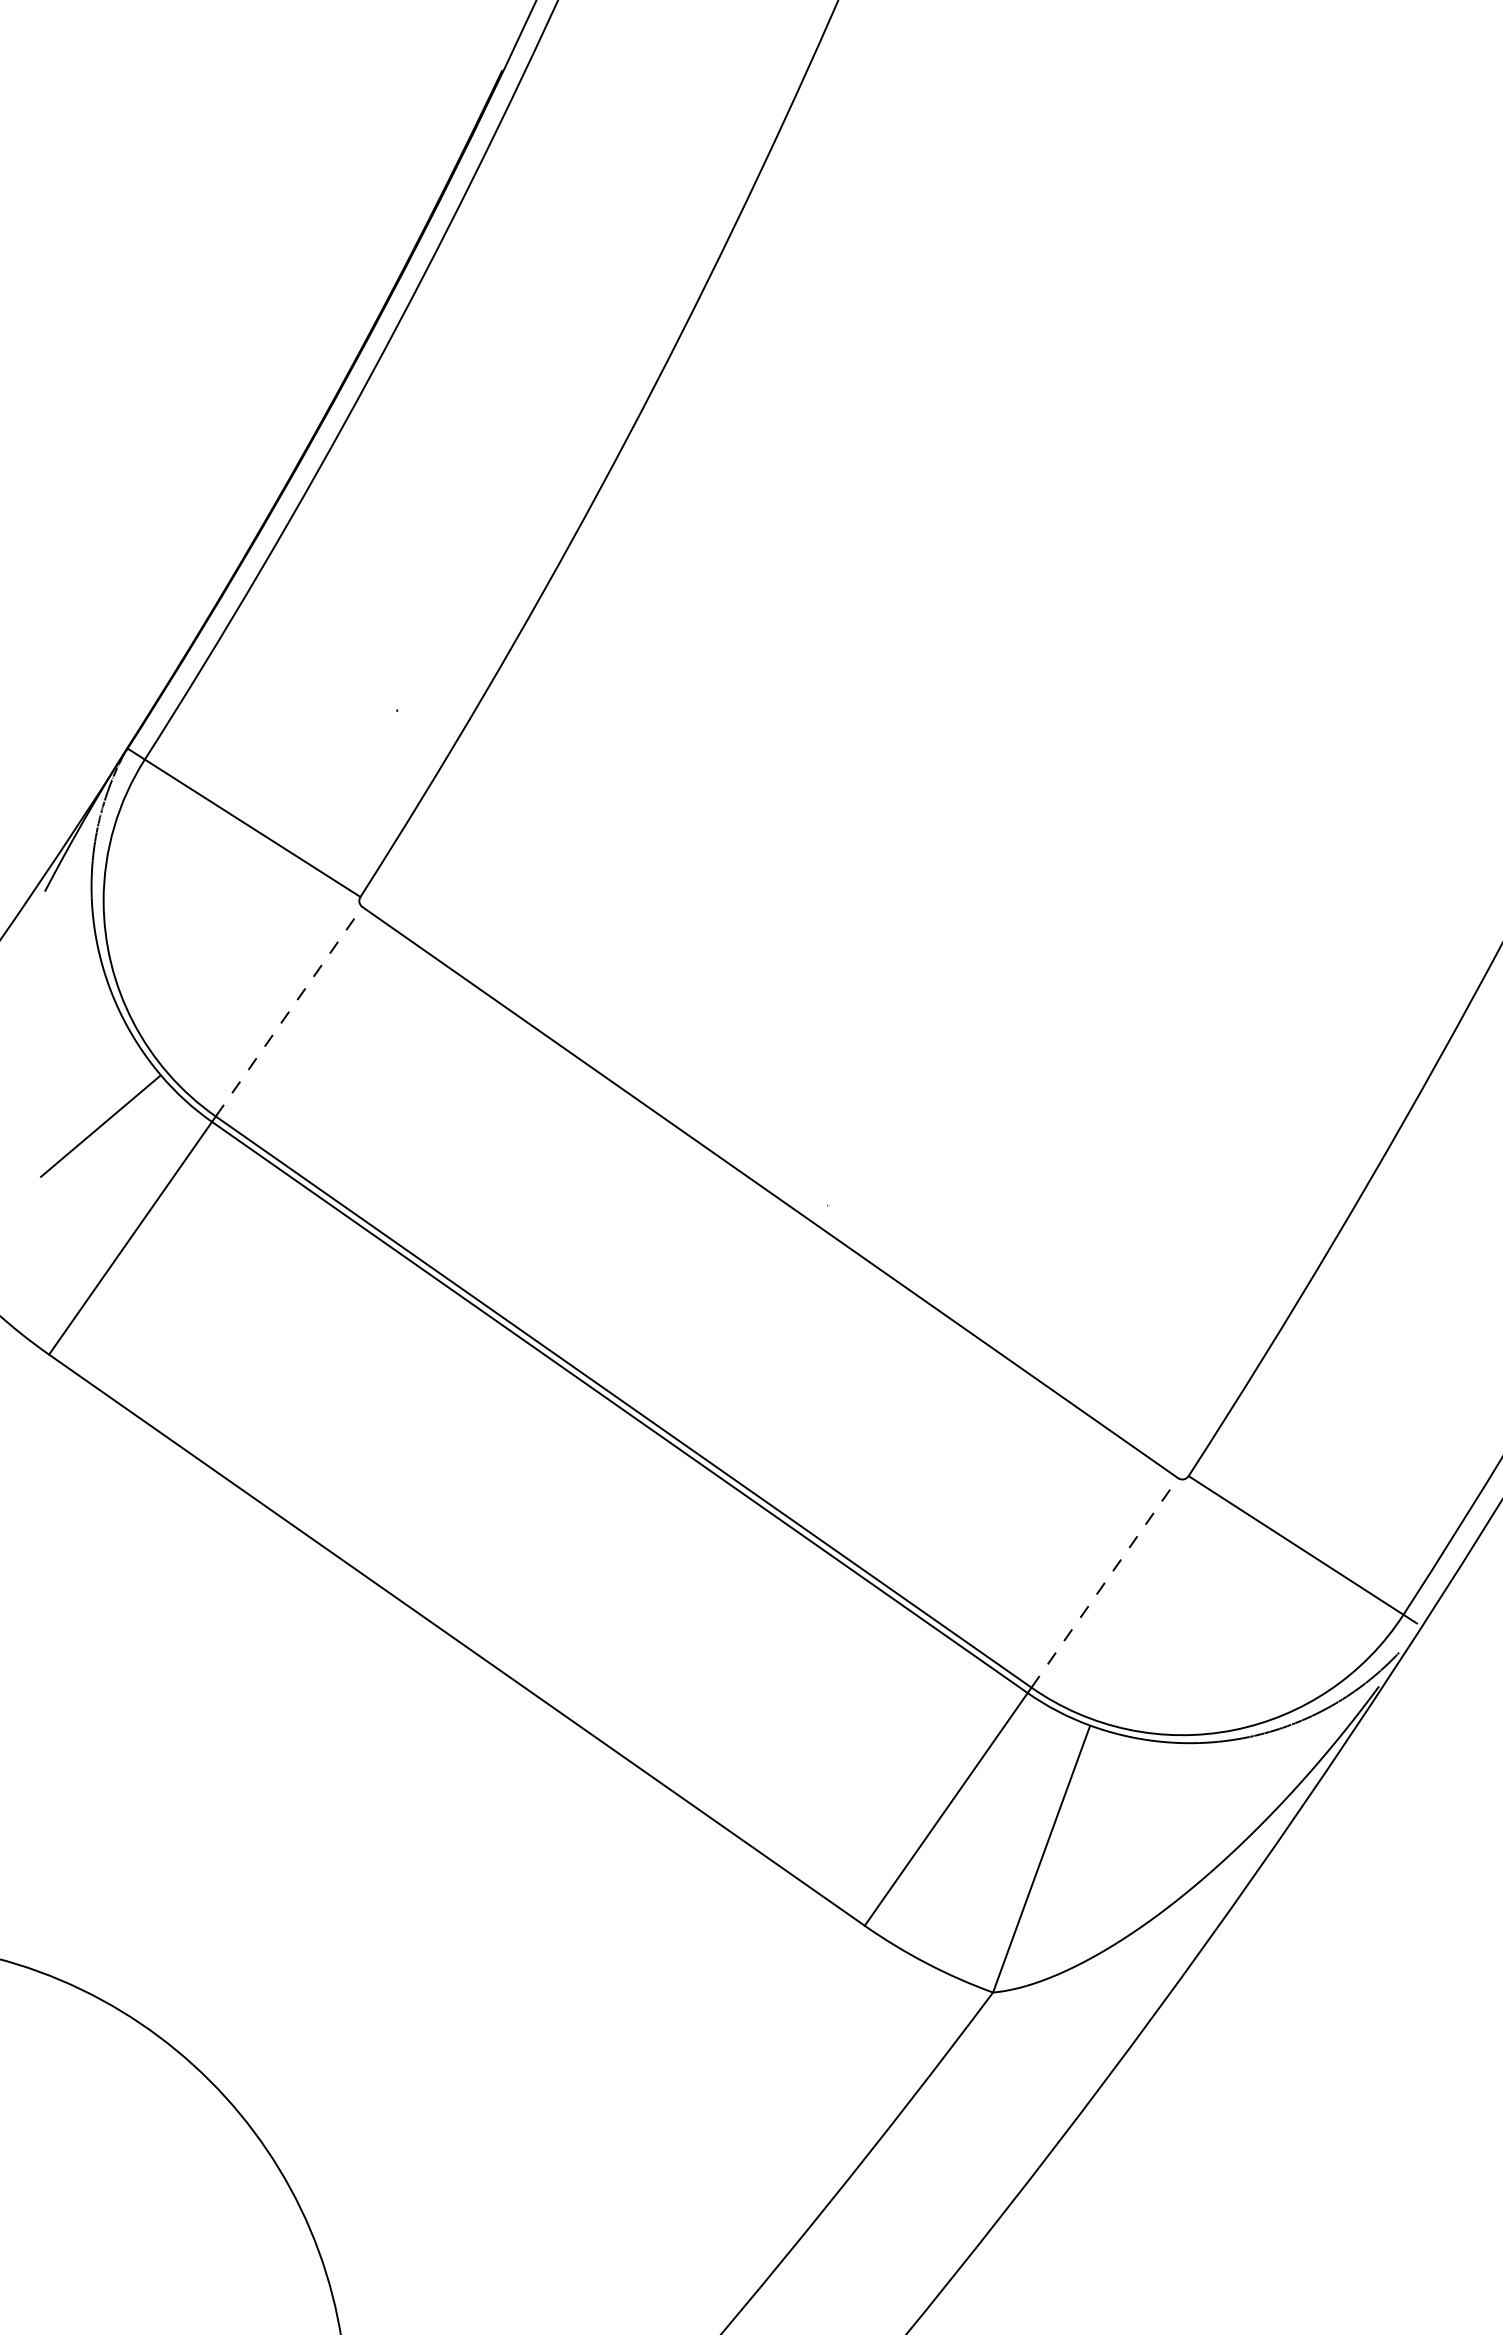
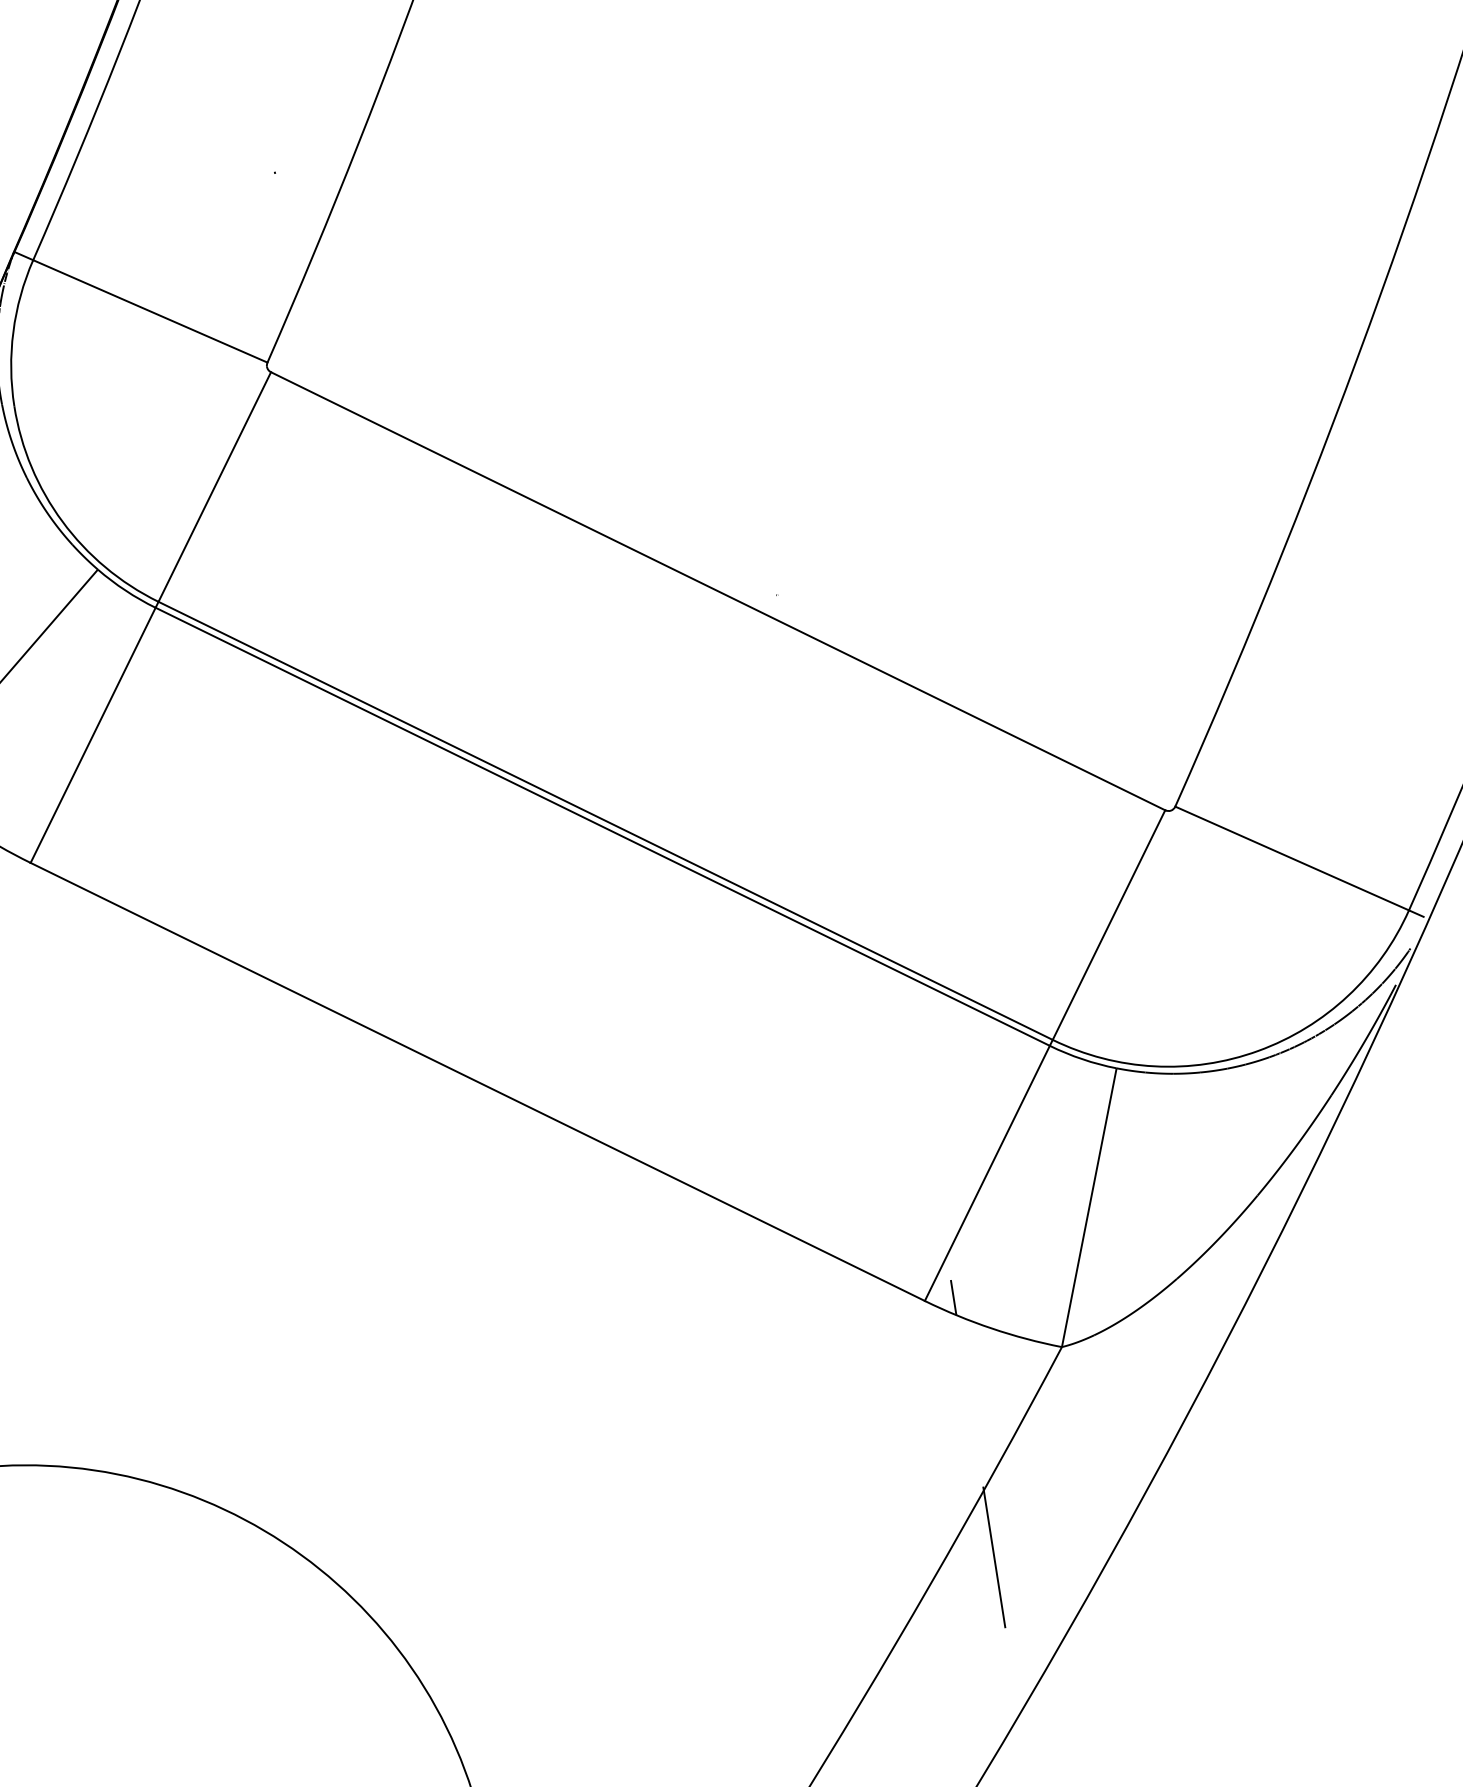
line: (289, 1011) -> (215, 486), dashed -> solid
line: (1104, 1582) -> (1108, 924), dashed -> solid
line: (893, 1926) -> (953, 1297), added
line: (893, 2189) -> (994, 1557), added

